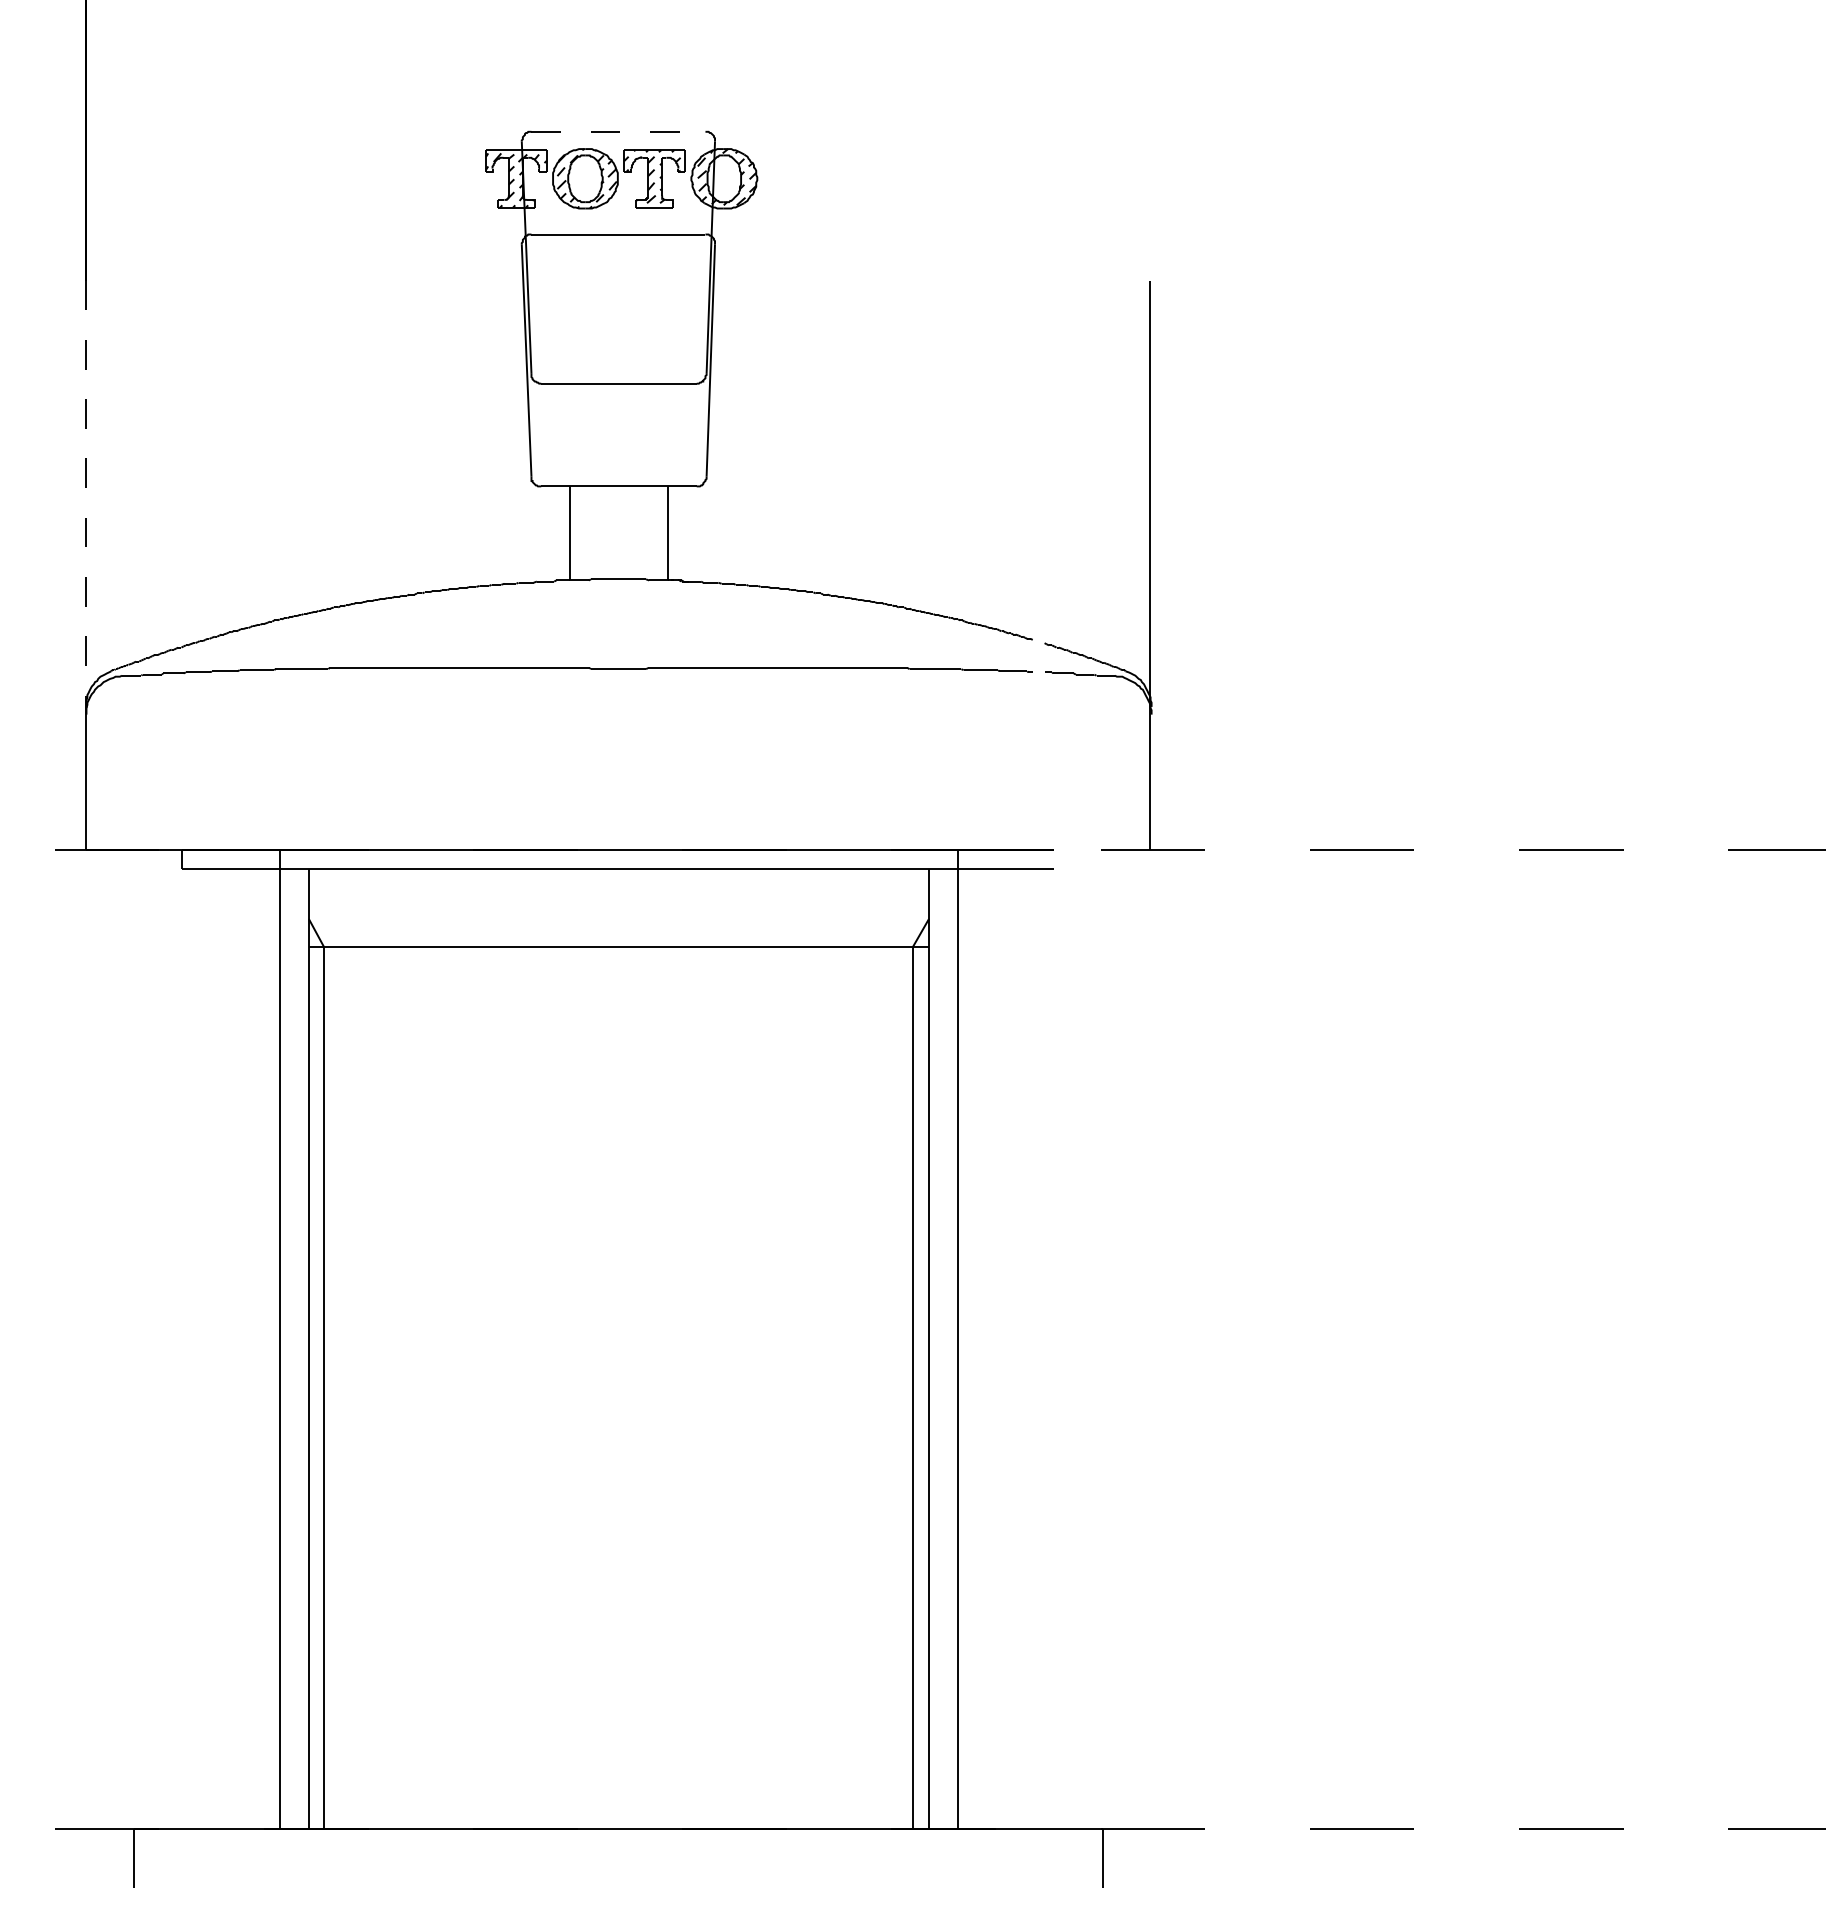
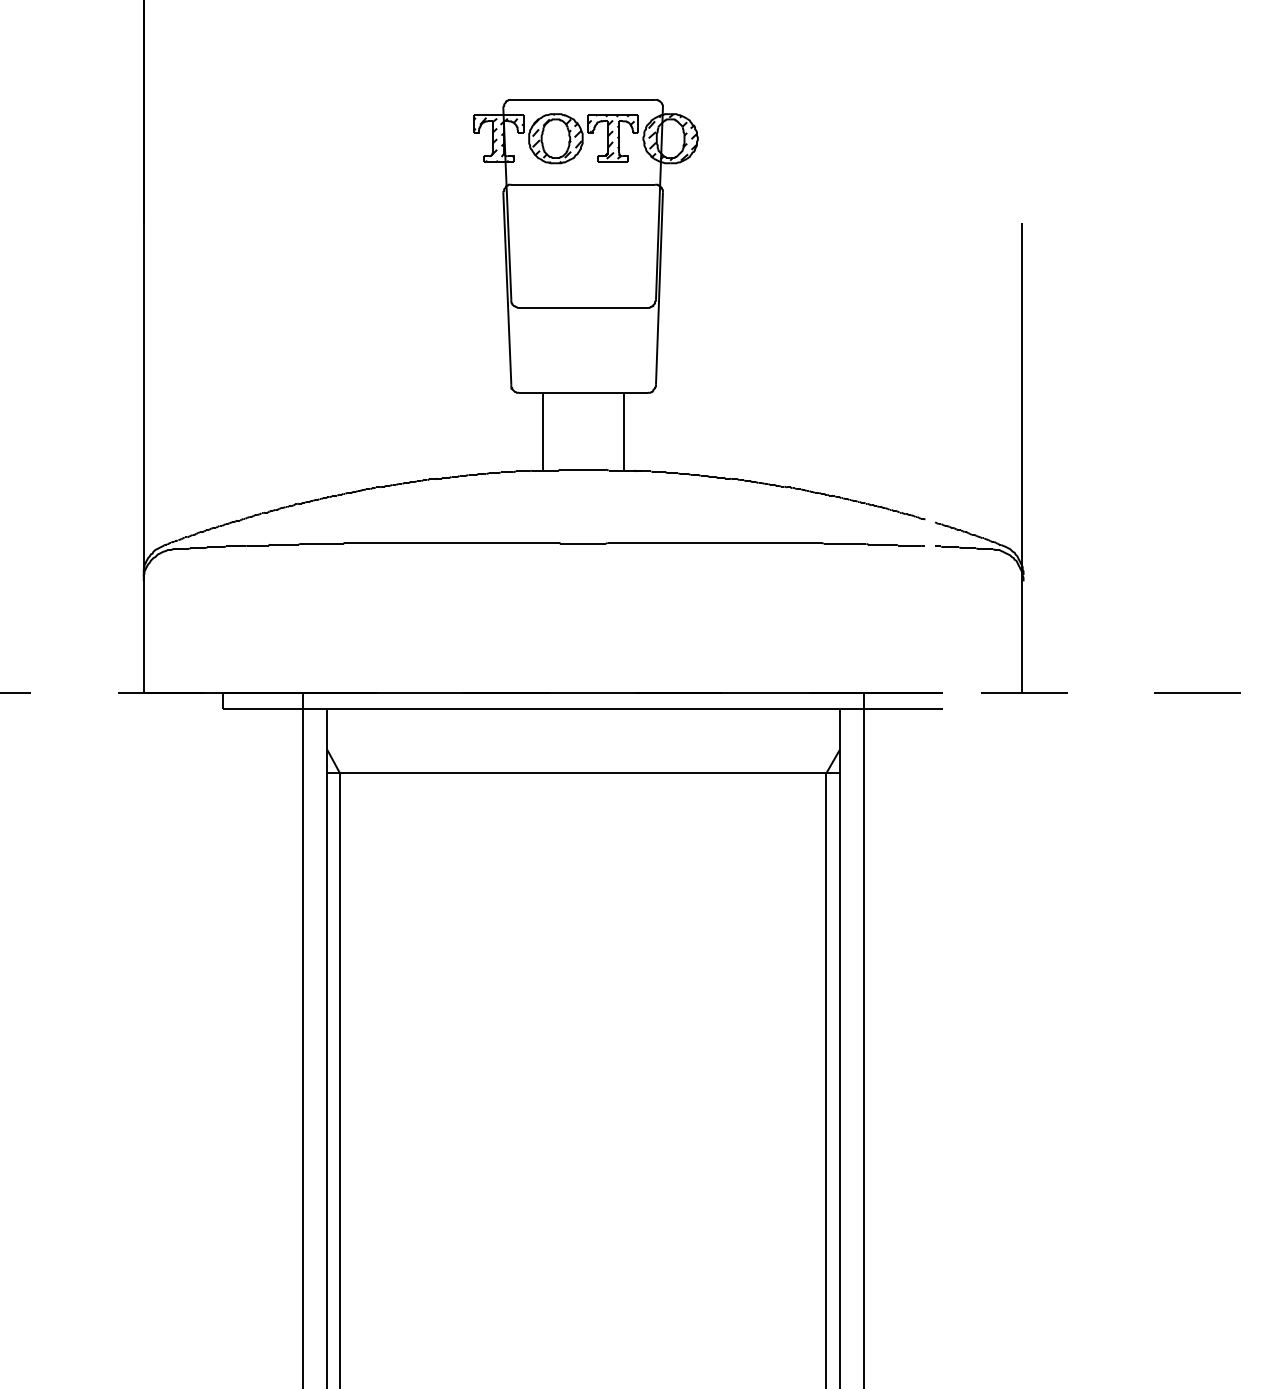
line: (618, 131) -> (583, 99), dashed -> solid
line: (86, 494) -> (143, 399), dashed -> solid

